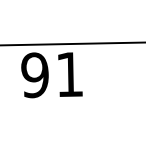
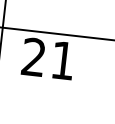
text: (34, 75) -> (33, 57), 91 -> 21

